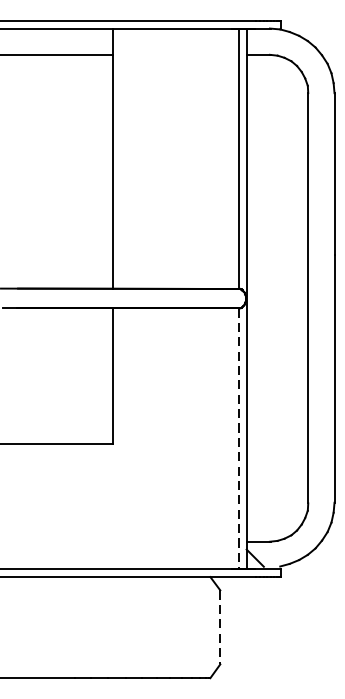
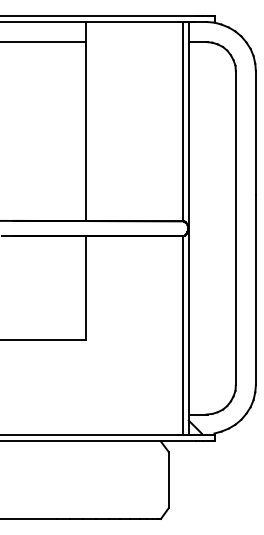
line: (238, 438) -> (182, 335), dashed -> solid
line: (220, 627) -> (168, 480), dashed -> solid

